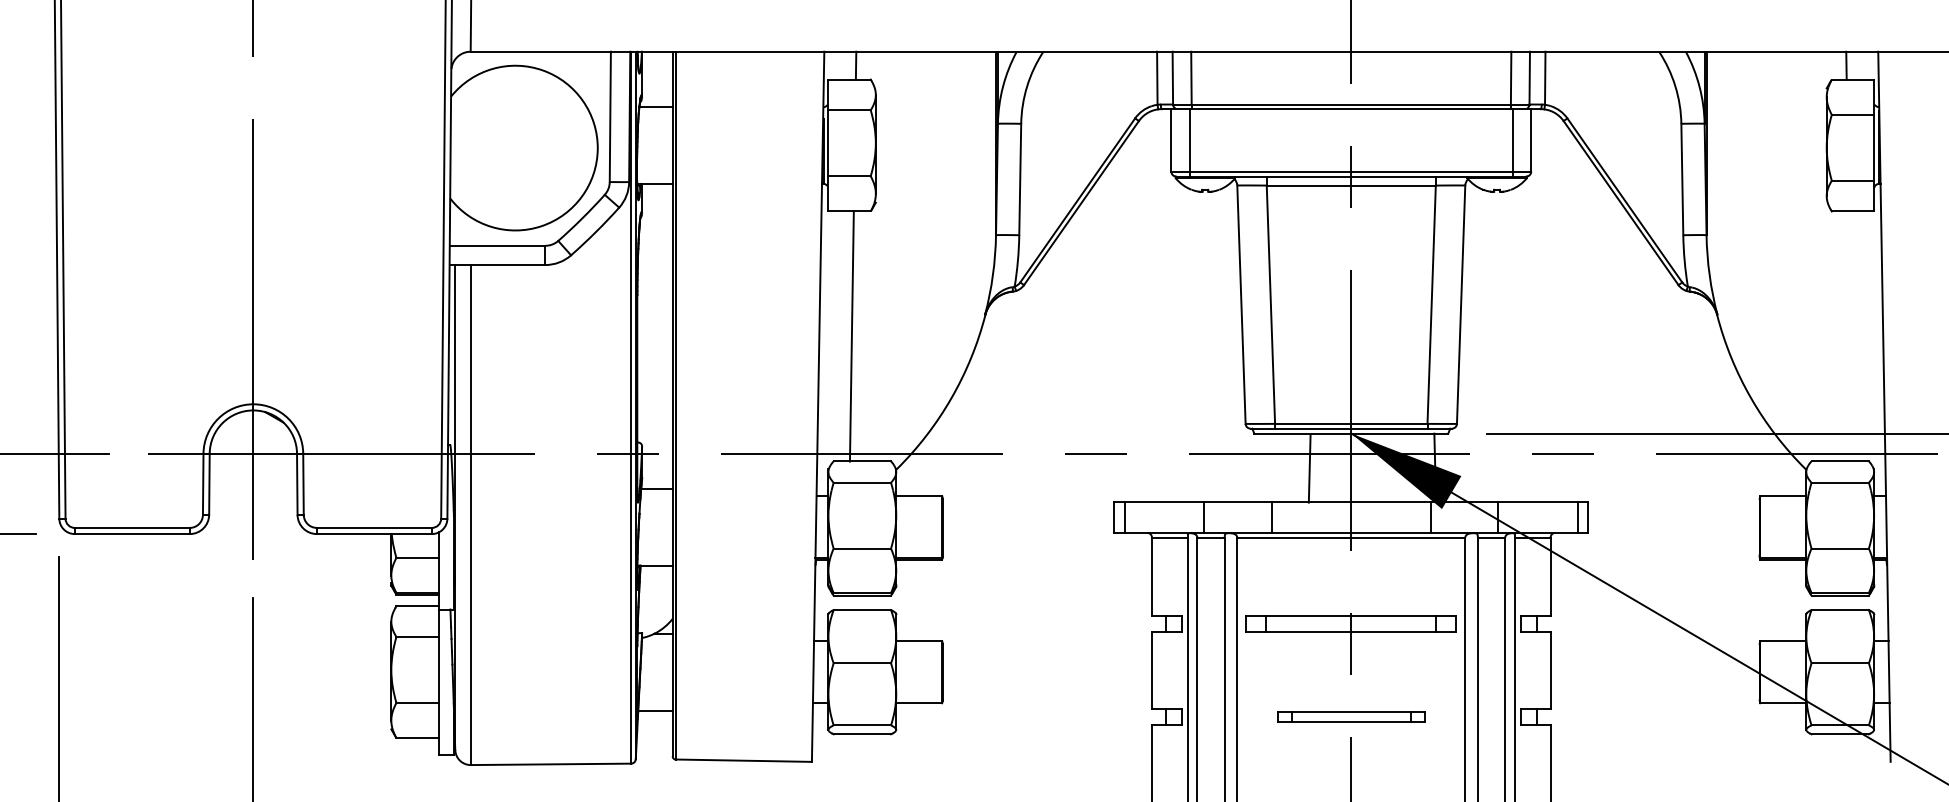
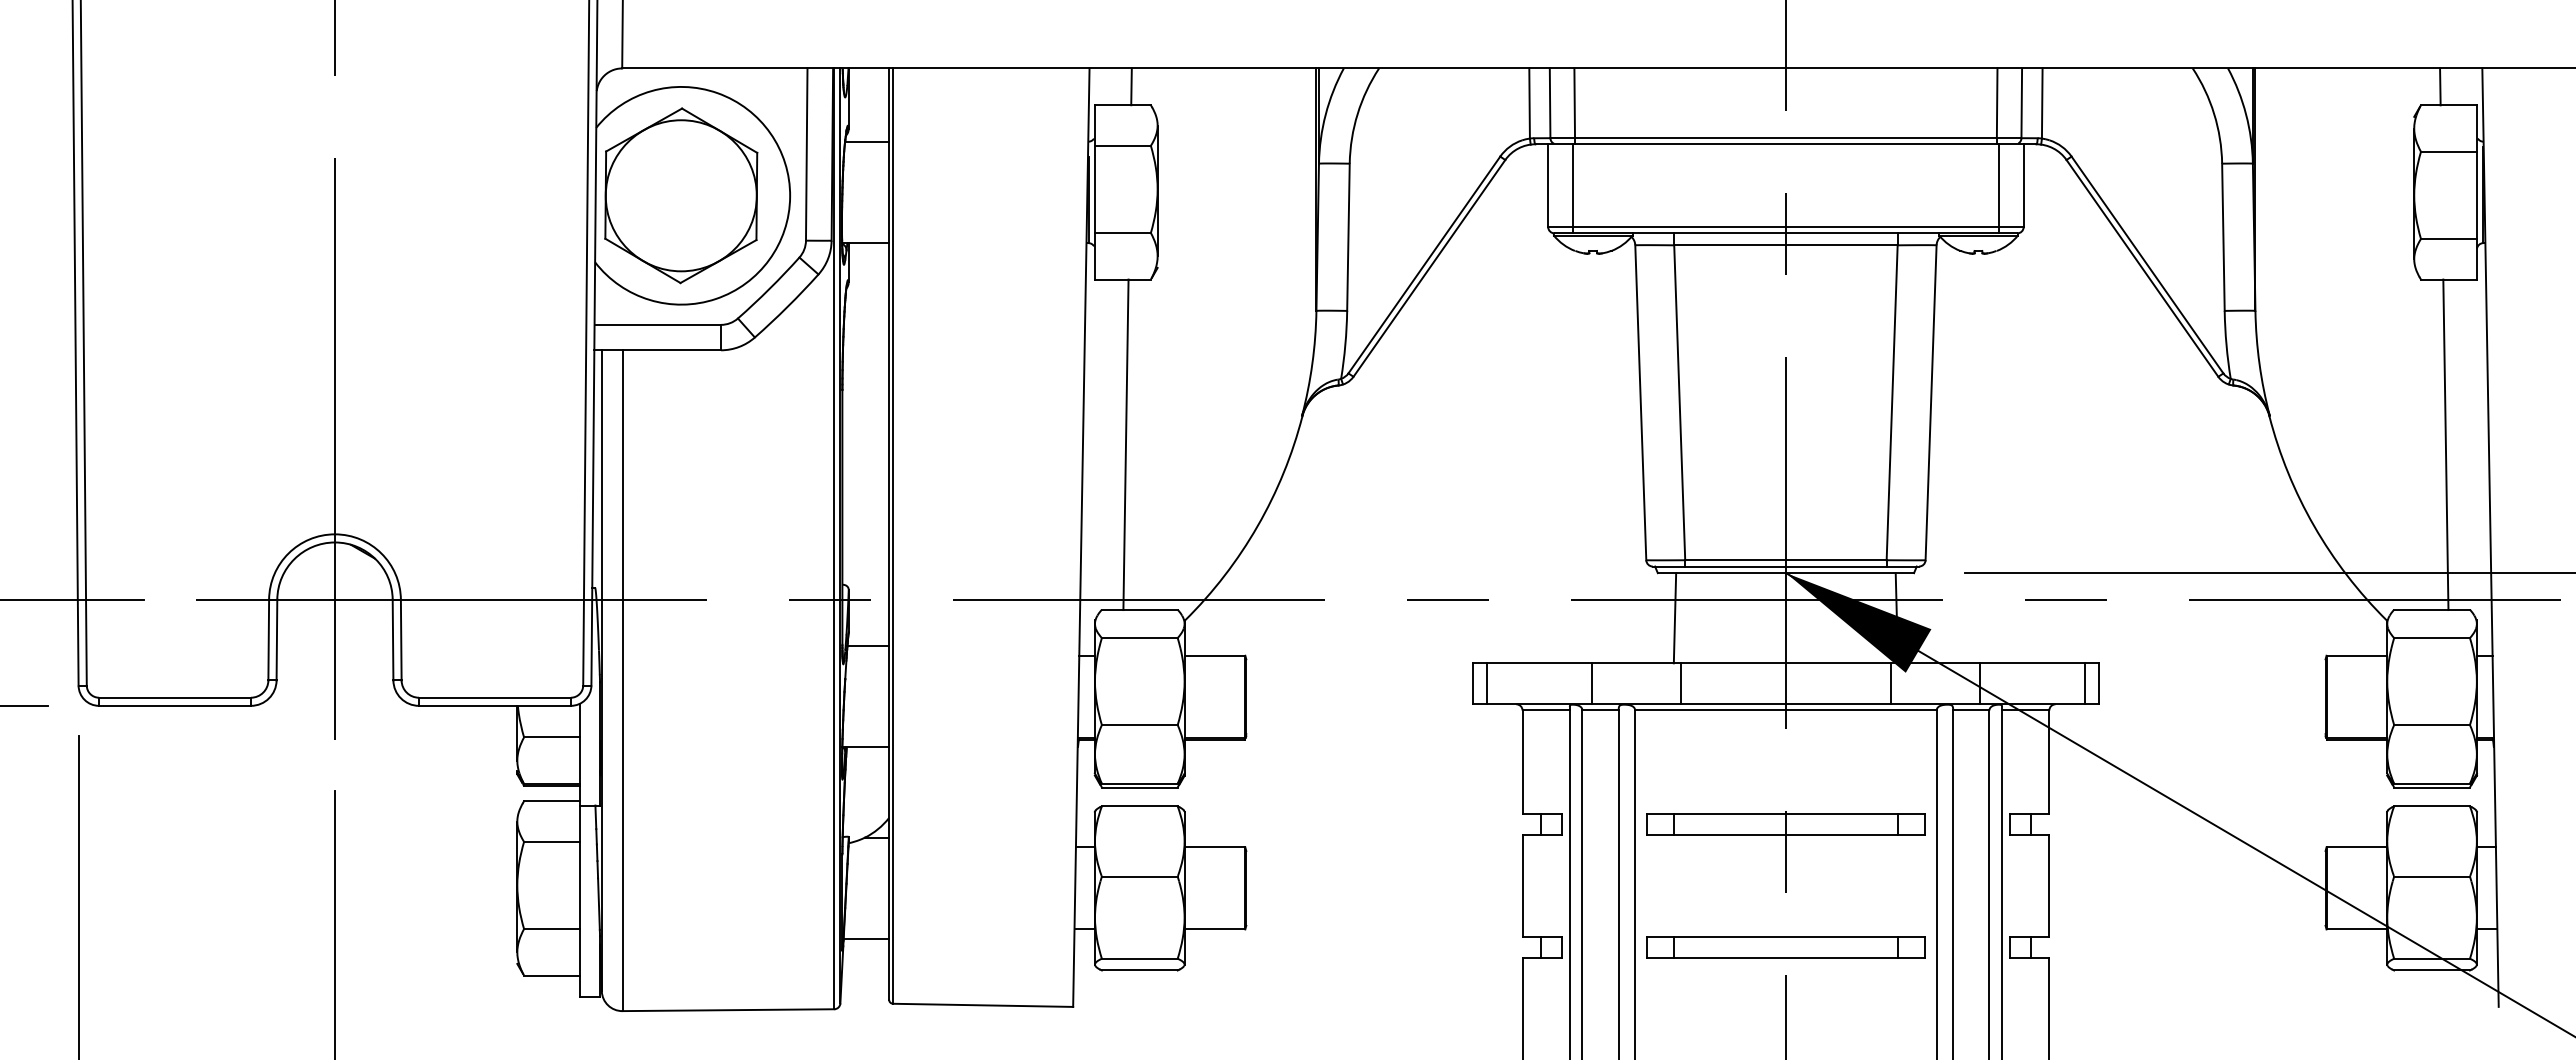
part: (515, 147) -> (681, 195), added
line: (1850, 336) -> (2445, 444), added
line: (1309, 468) -> (1674, 618), moved
part: (1350, 716) -> (1785, 947), size x1.43

